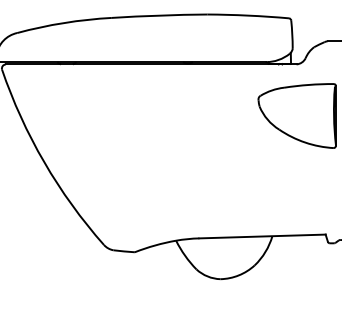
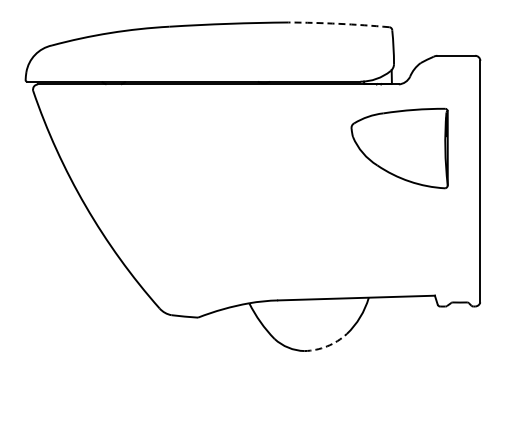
arc: (247, 15) -> (338, 23), solid -> dashed
arc: (239, 275) -> (327, 346), solid -> dashed

